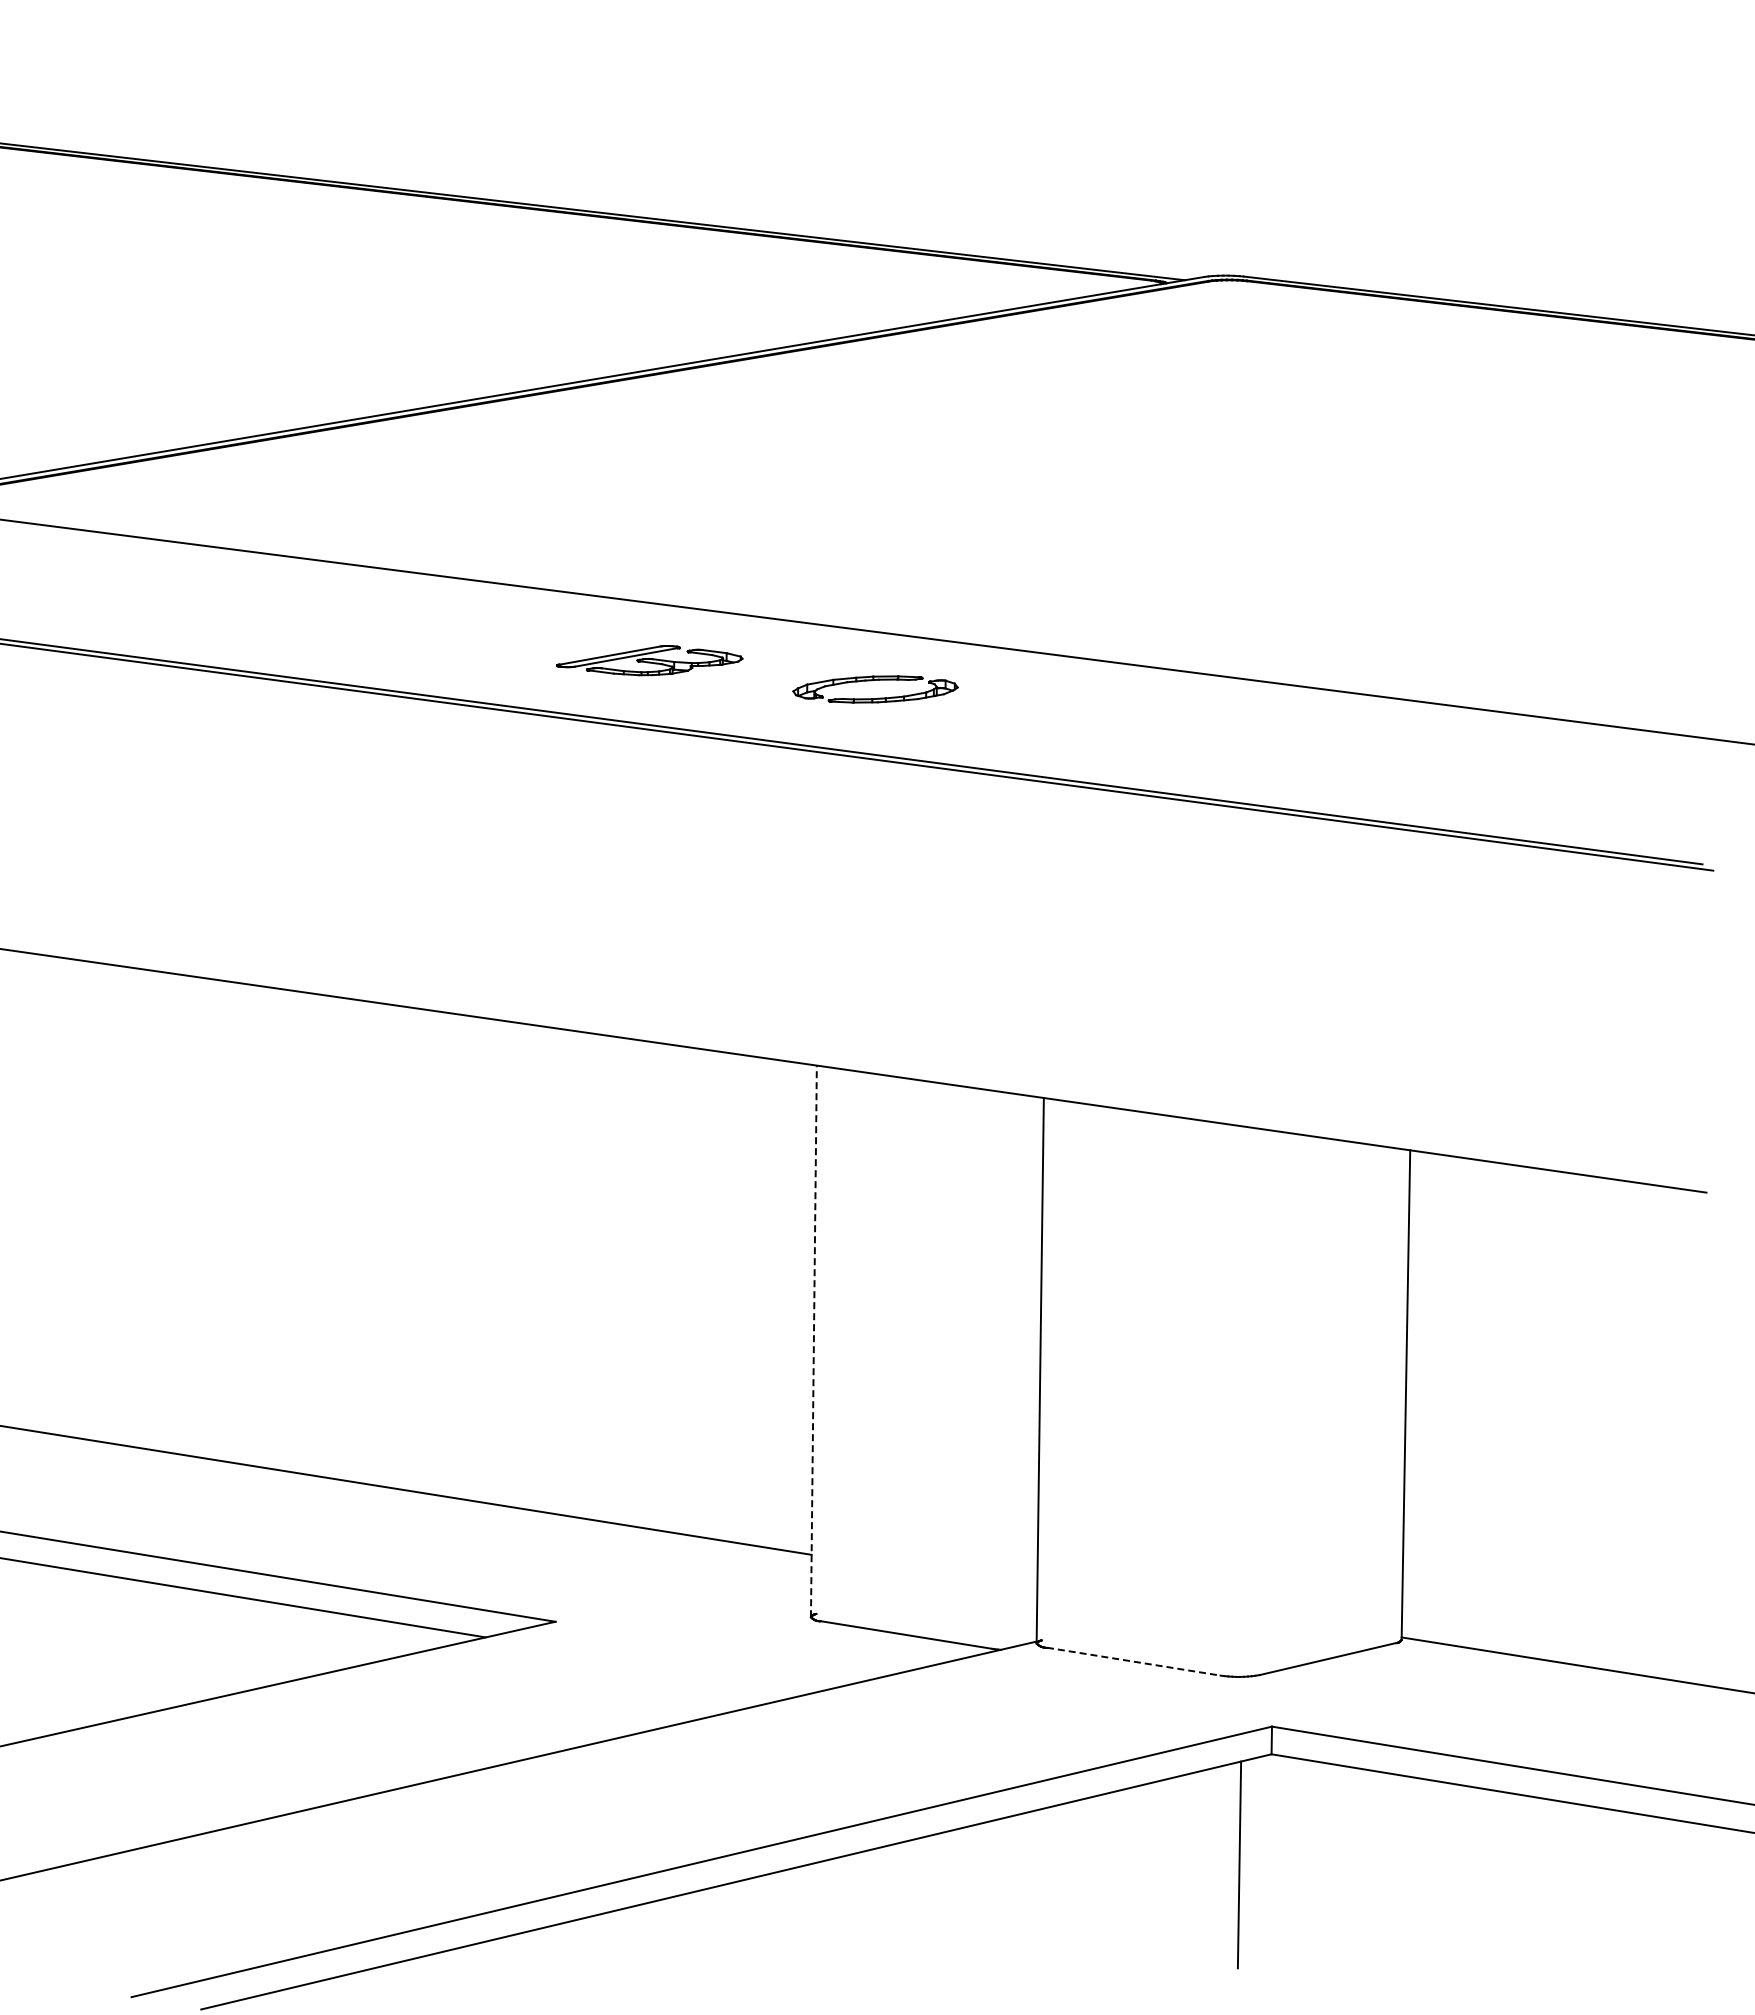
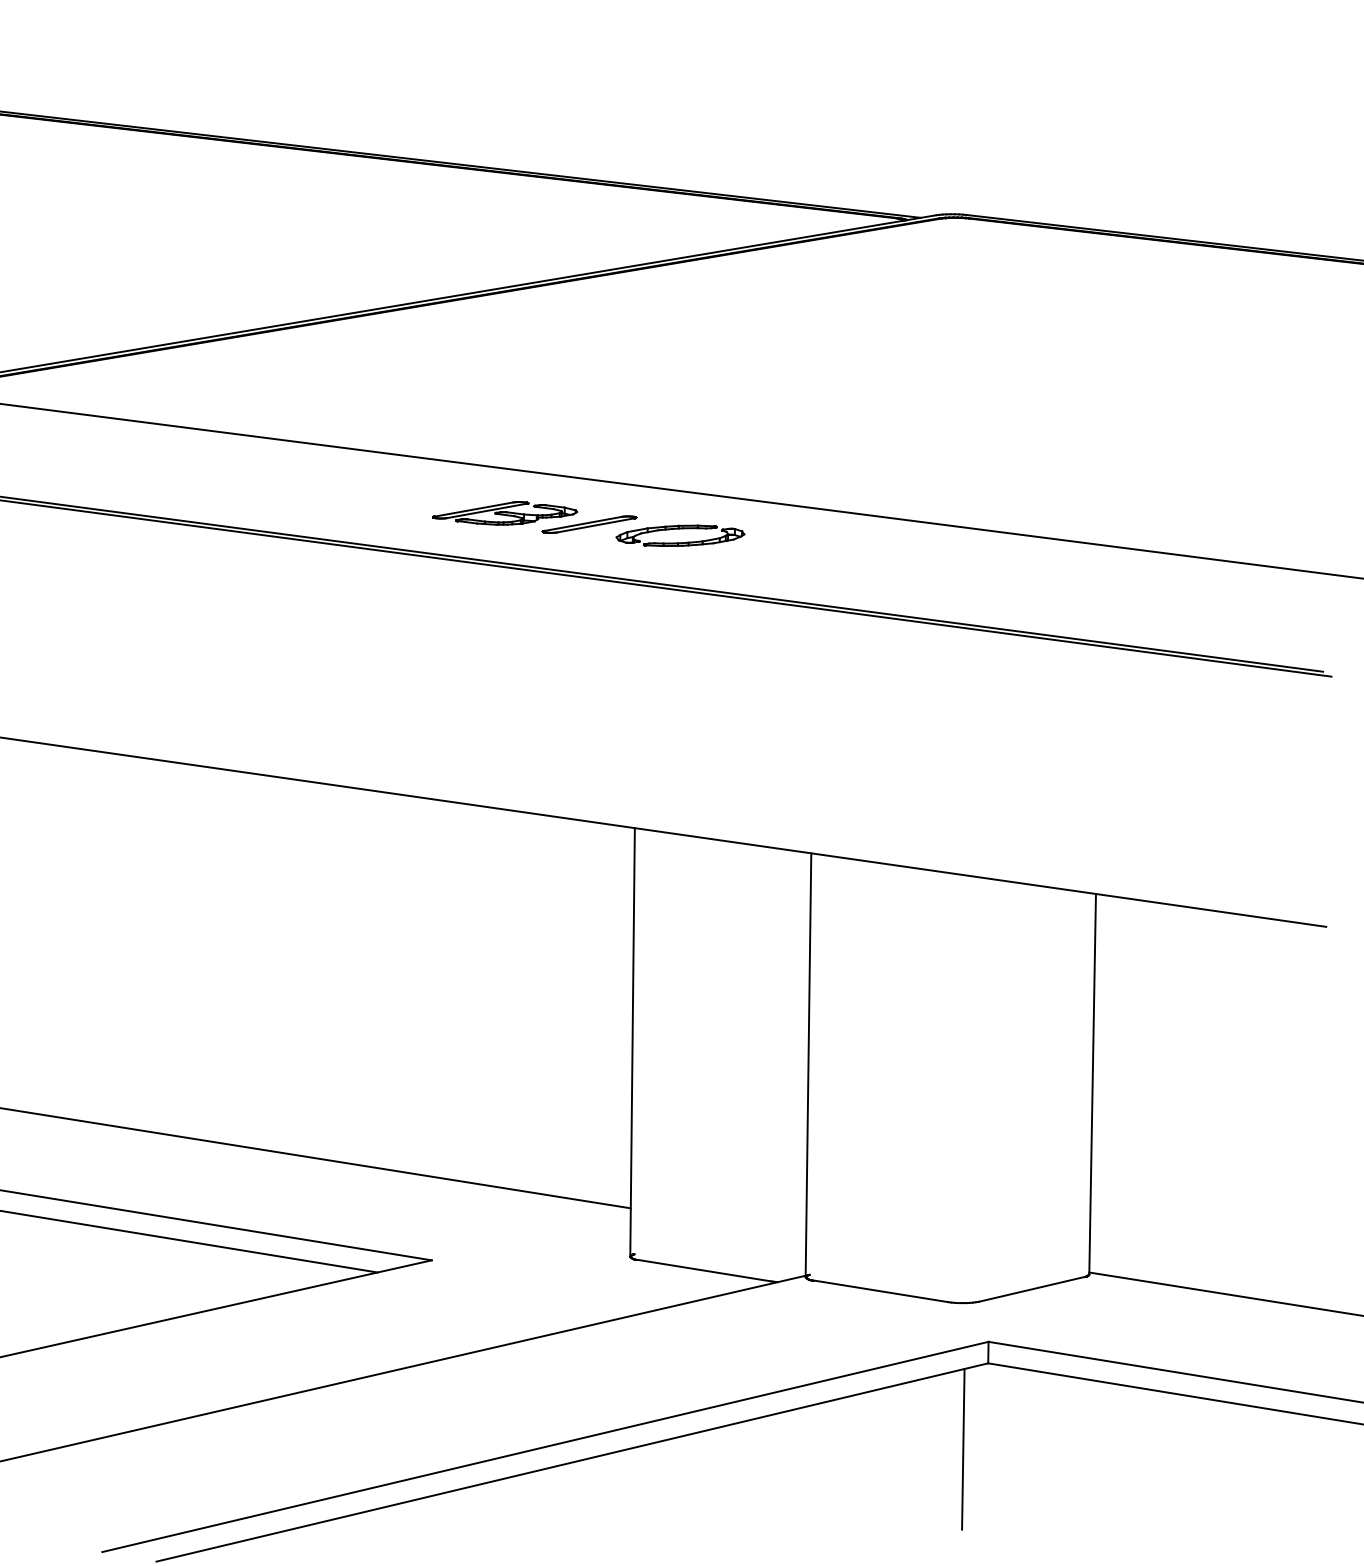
part: (758, 674) -> (589, 524), added
line: (813, 1341) -> (632, 1042), dashed -> solid
line: (1133, 1661) -> (880, 1291), dashed -> solid

